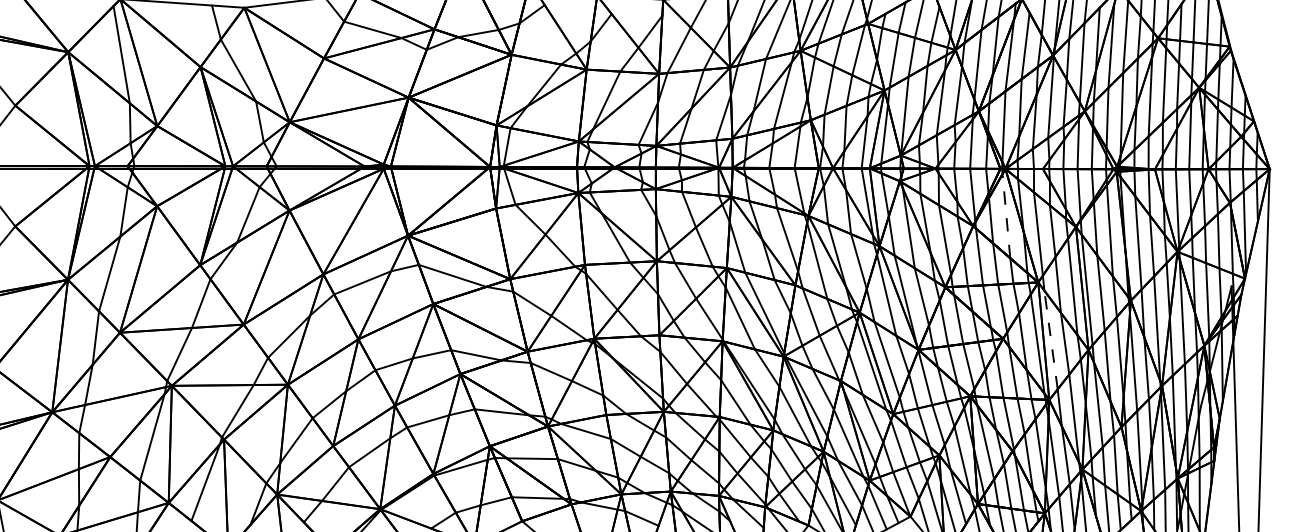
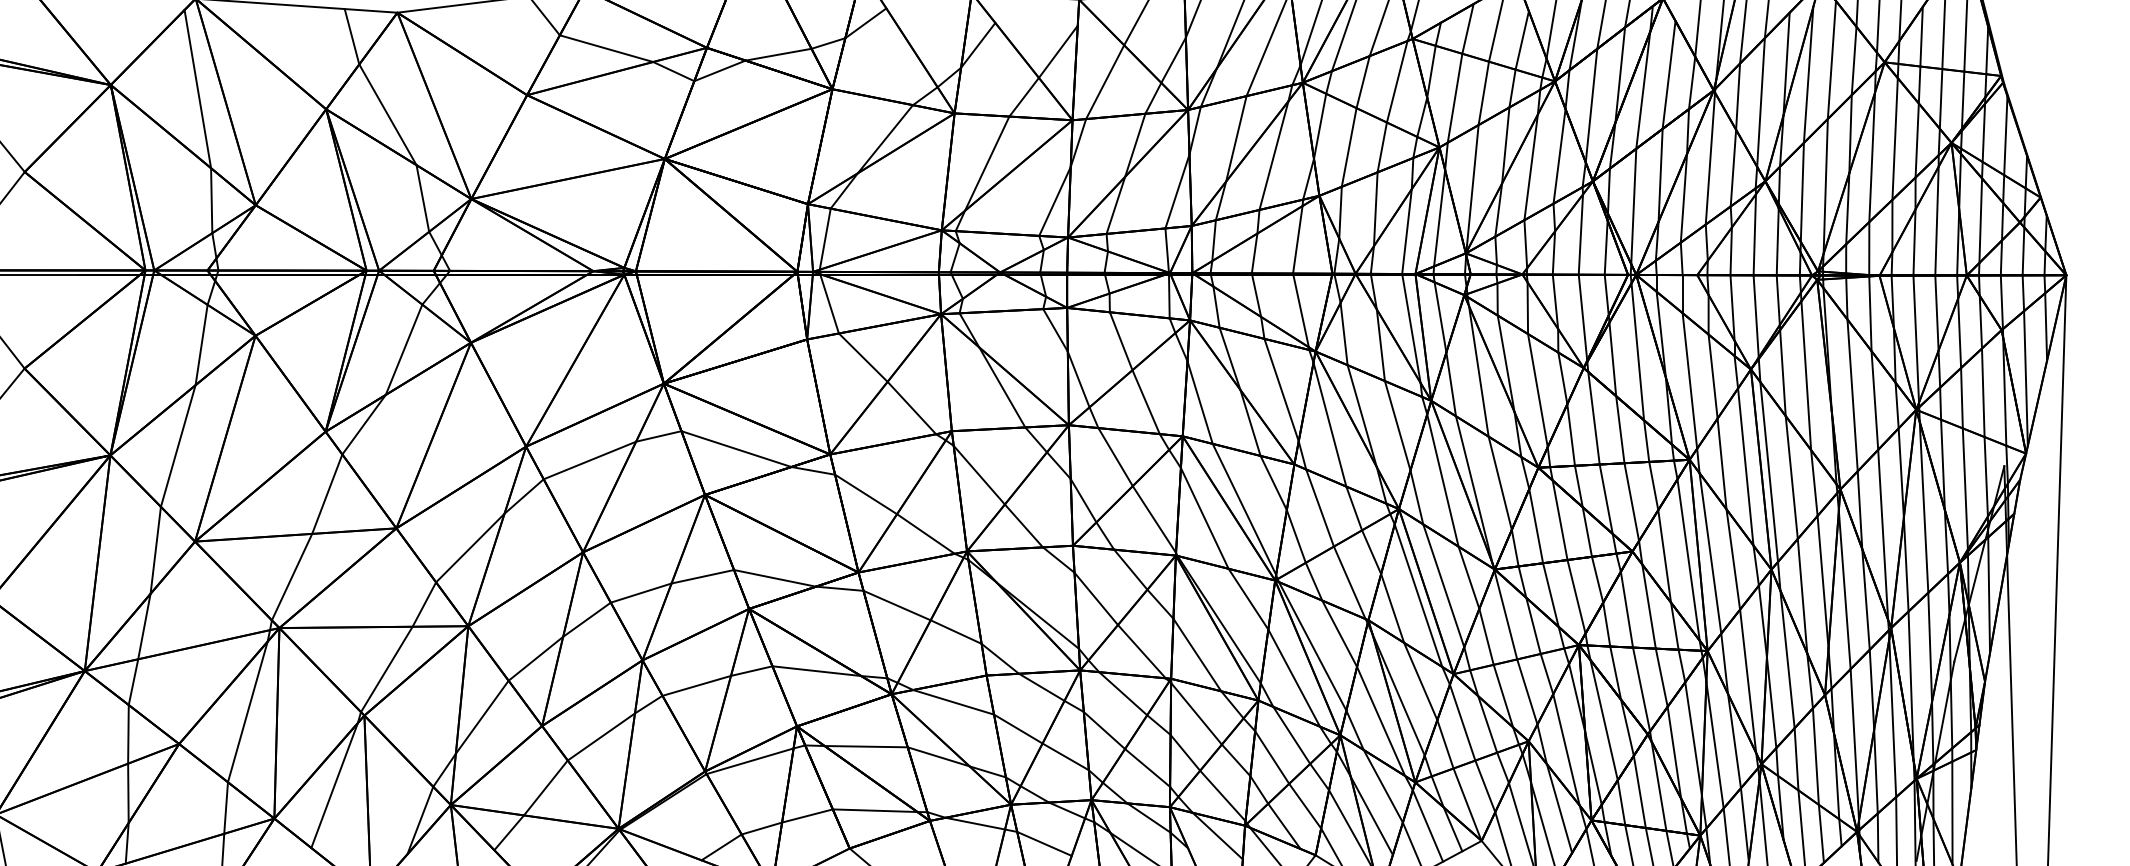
line: (1006, 215) -> (1637, 350), dashed -> solid
line: (1051, 339) -> (1711, 552), dashed -> solid

